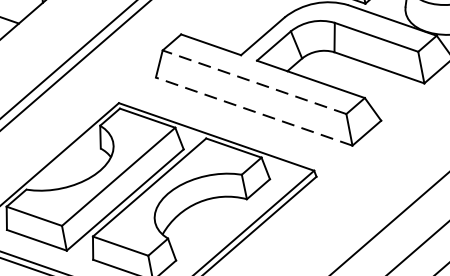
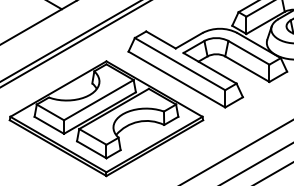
line: (253, 81) -> (179, 63), dashed -> solid
line: (253, 111) -> (176, 79), dashed -> solid

